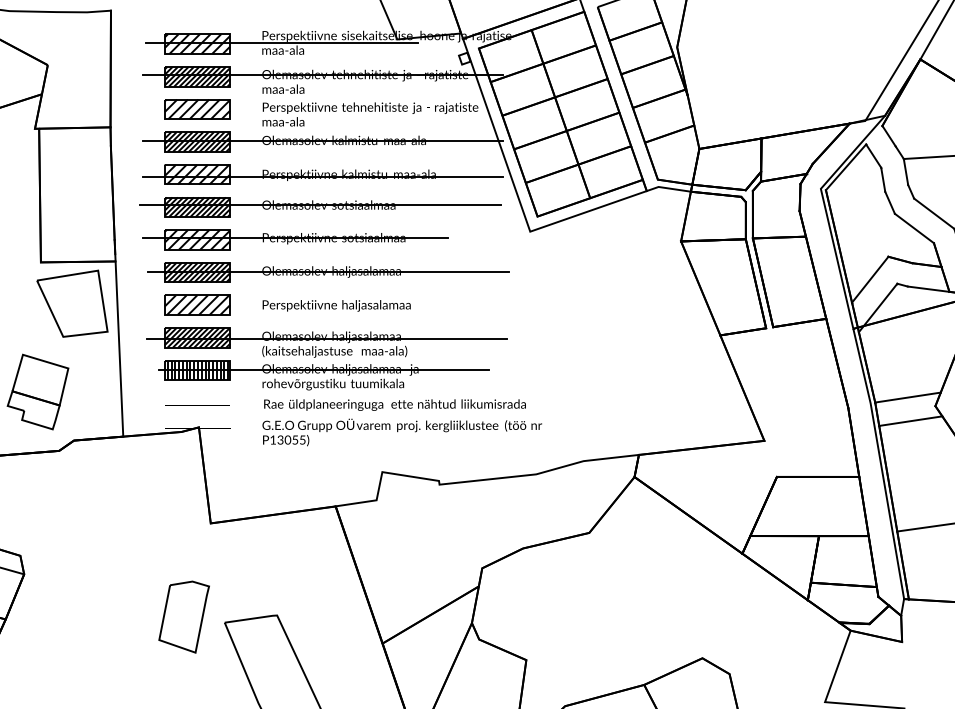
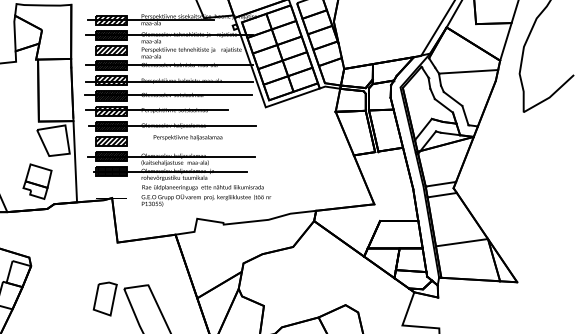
text: (335, 305) -> (187, 137), moved
part: (182, 615) -> (104, 298), moved

